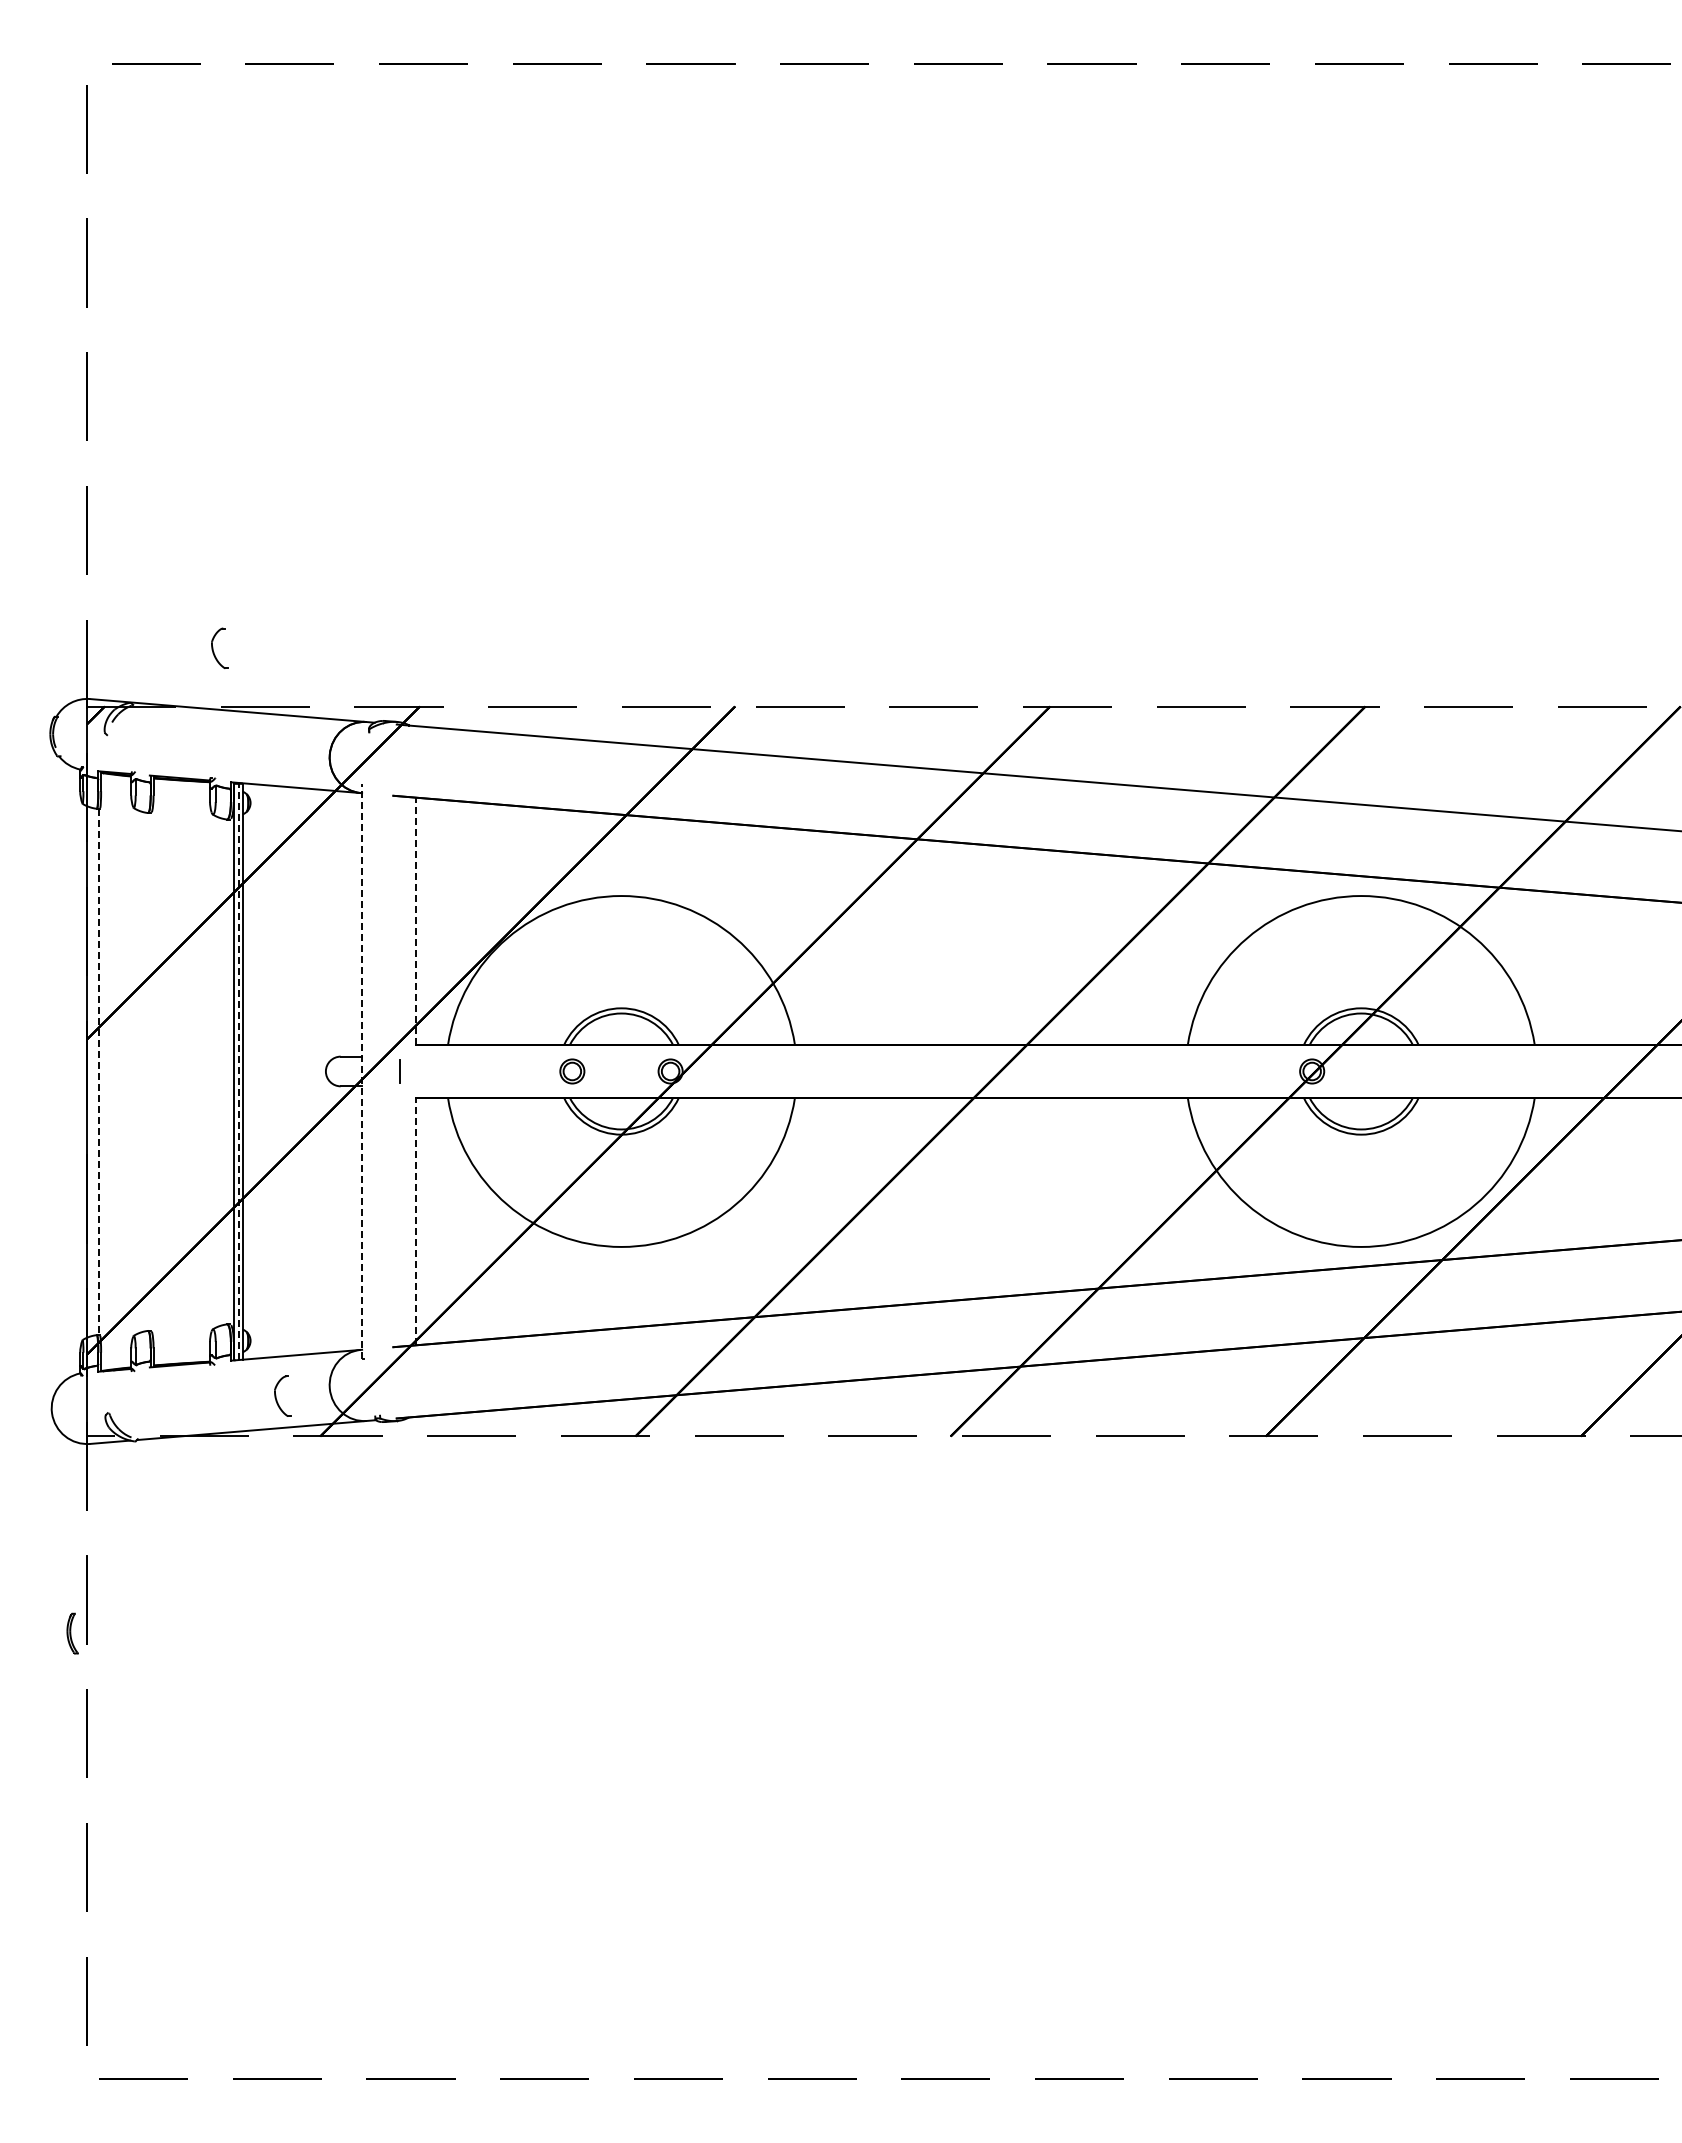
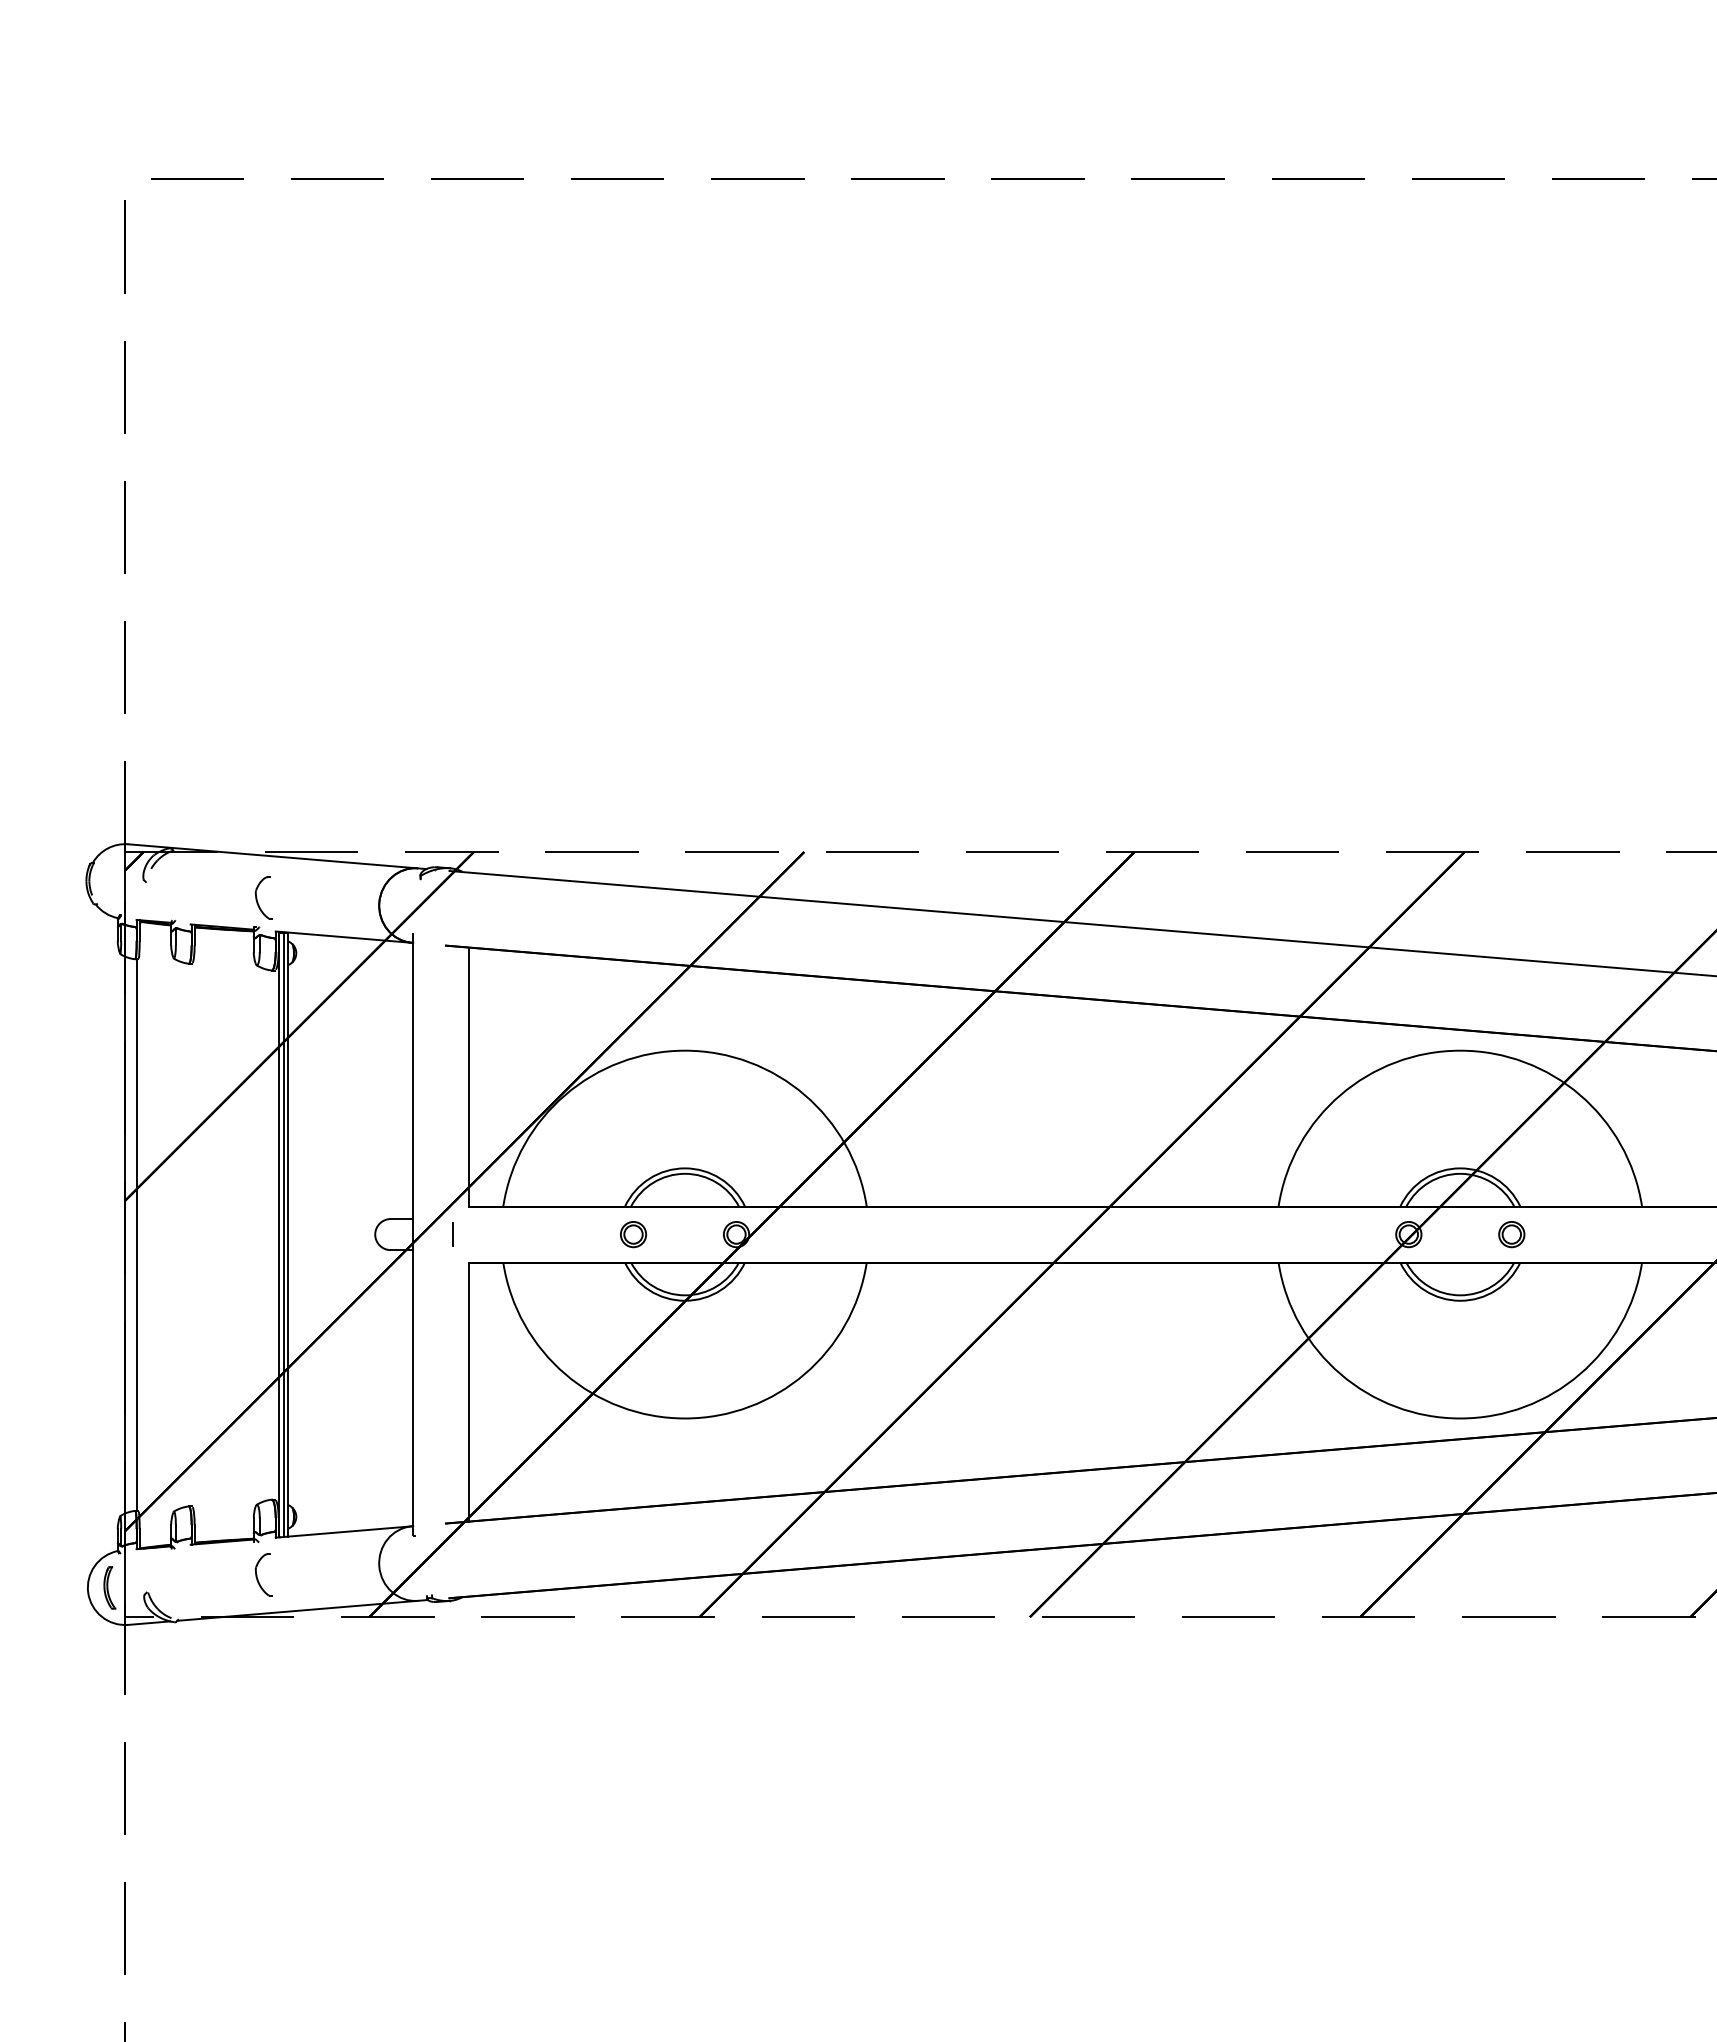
part: (219, 647) -> (263, 897), moved
line: (415, 921) -> (469, 1077), dashed -> solid
line: (238, 1071) -> (283, 1234), dashed -> solid
line: (362, 1071) -> (413, 1234), dashed -> solid
part: (1410, 1071) -> (1511, 1234), added
line: (98, 1072) -> (136, 1235), dashed -> solid
line: (415, 1221) -> (469, 1391), dashed -> solid
part: (282, 1395) -> (263, 1574), moved
part: (72, 1633) -> (109, 1587), moved

